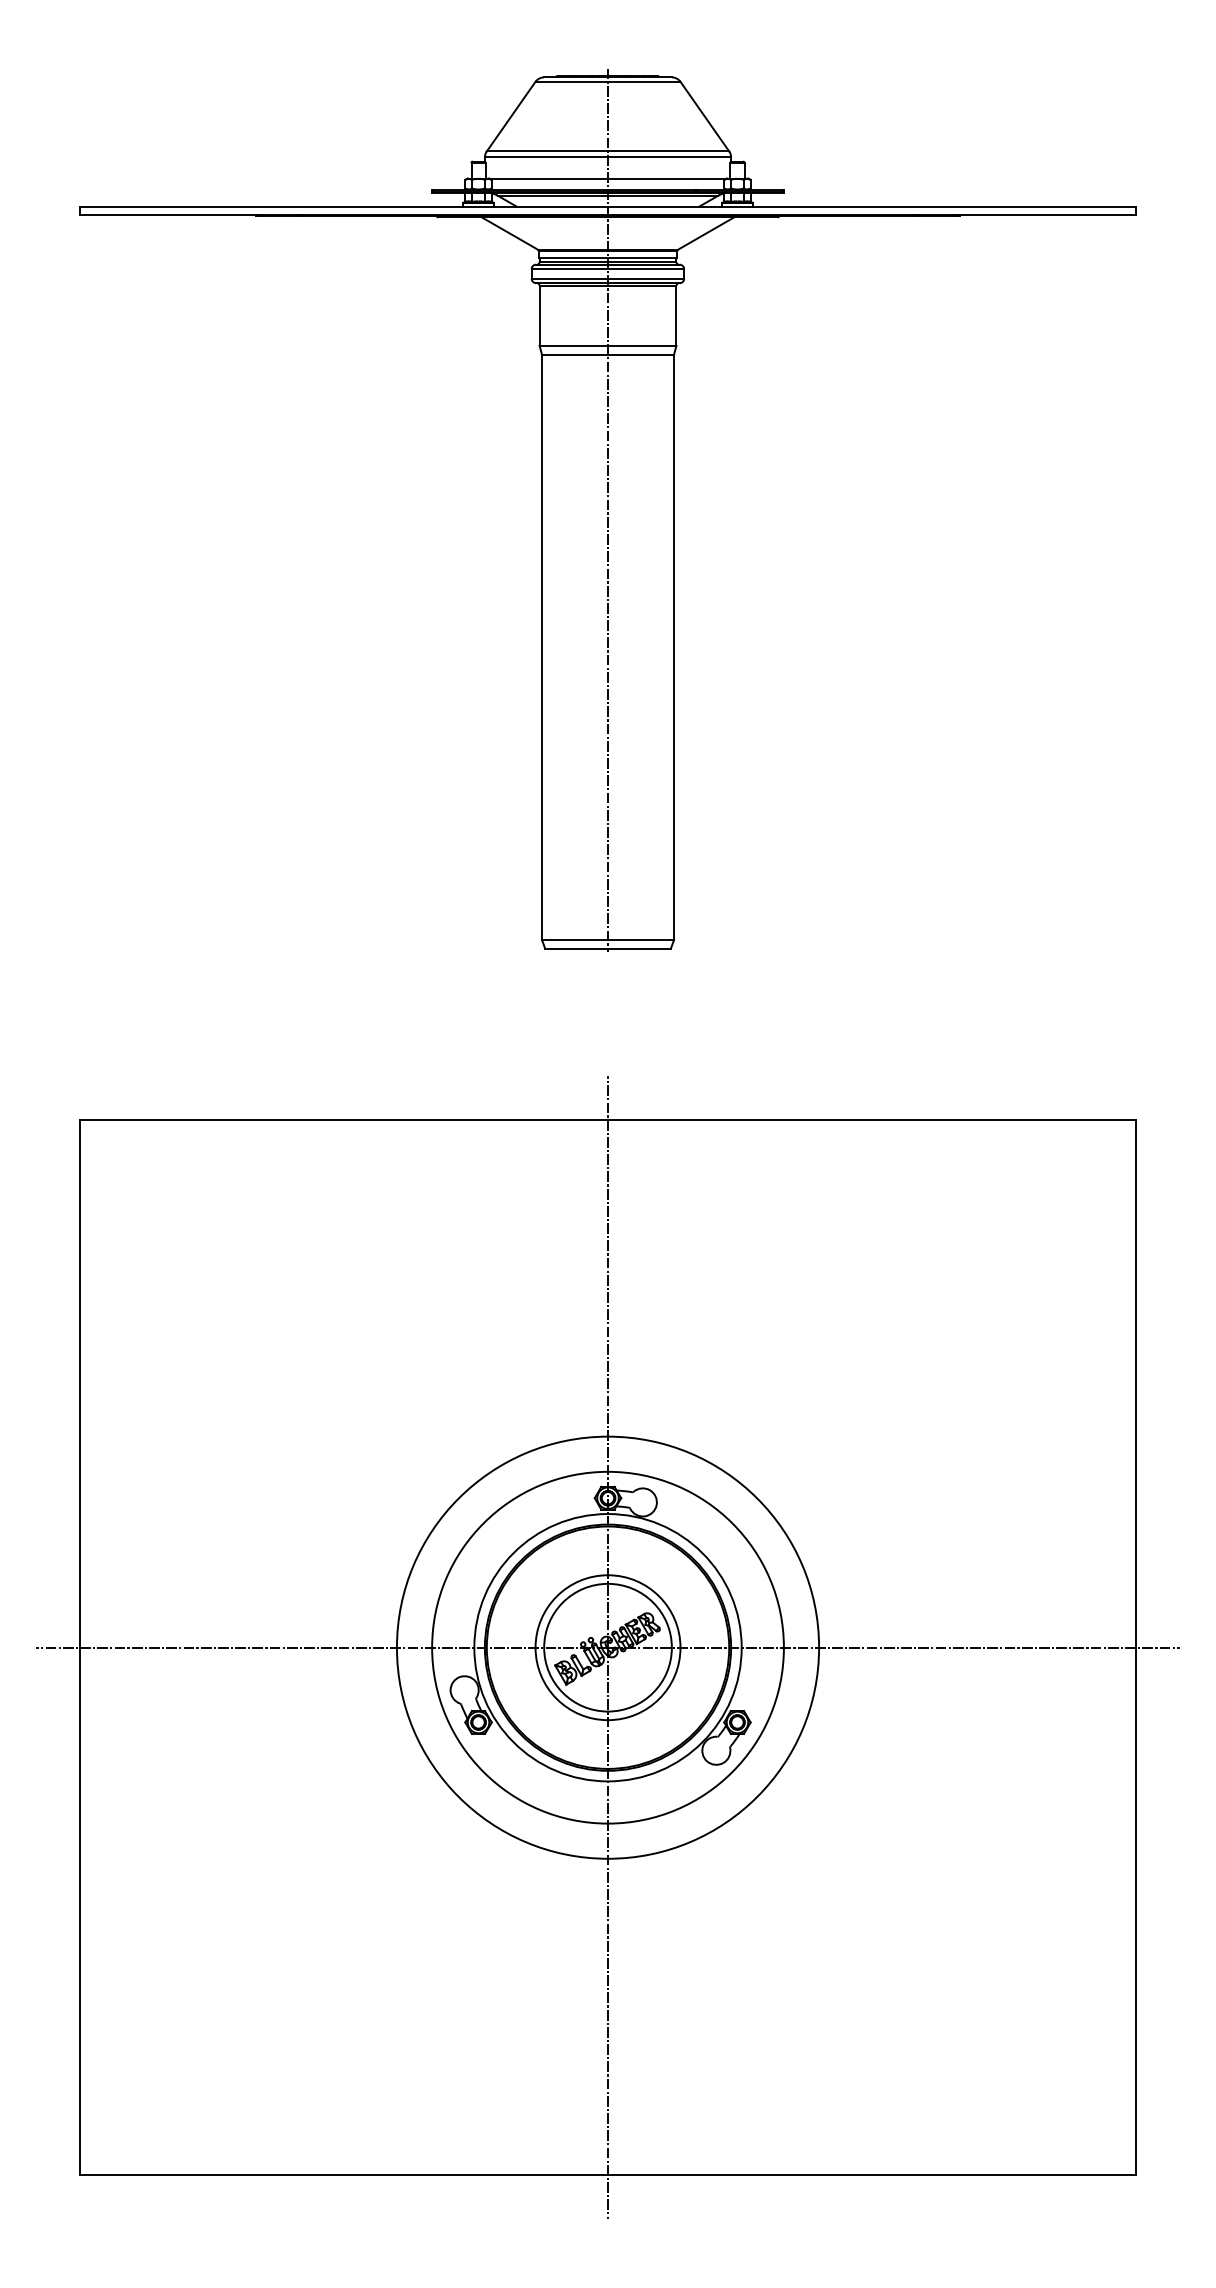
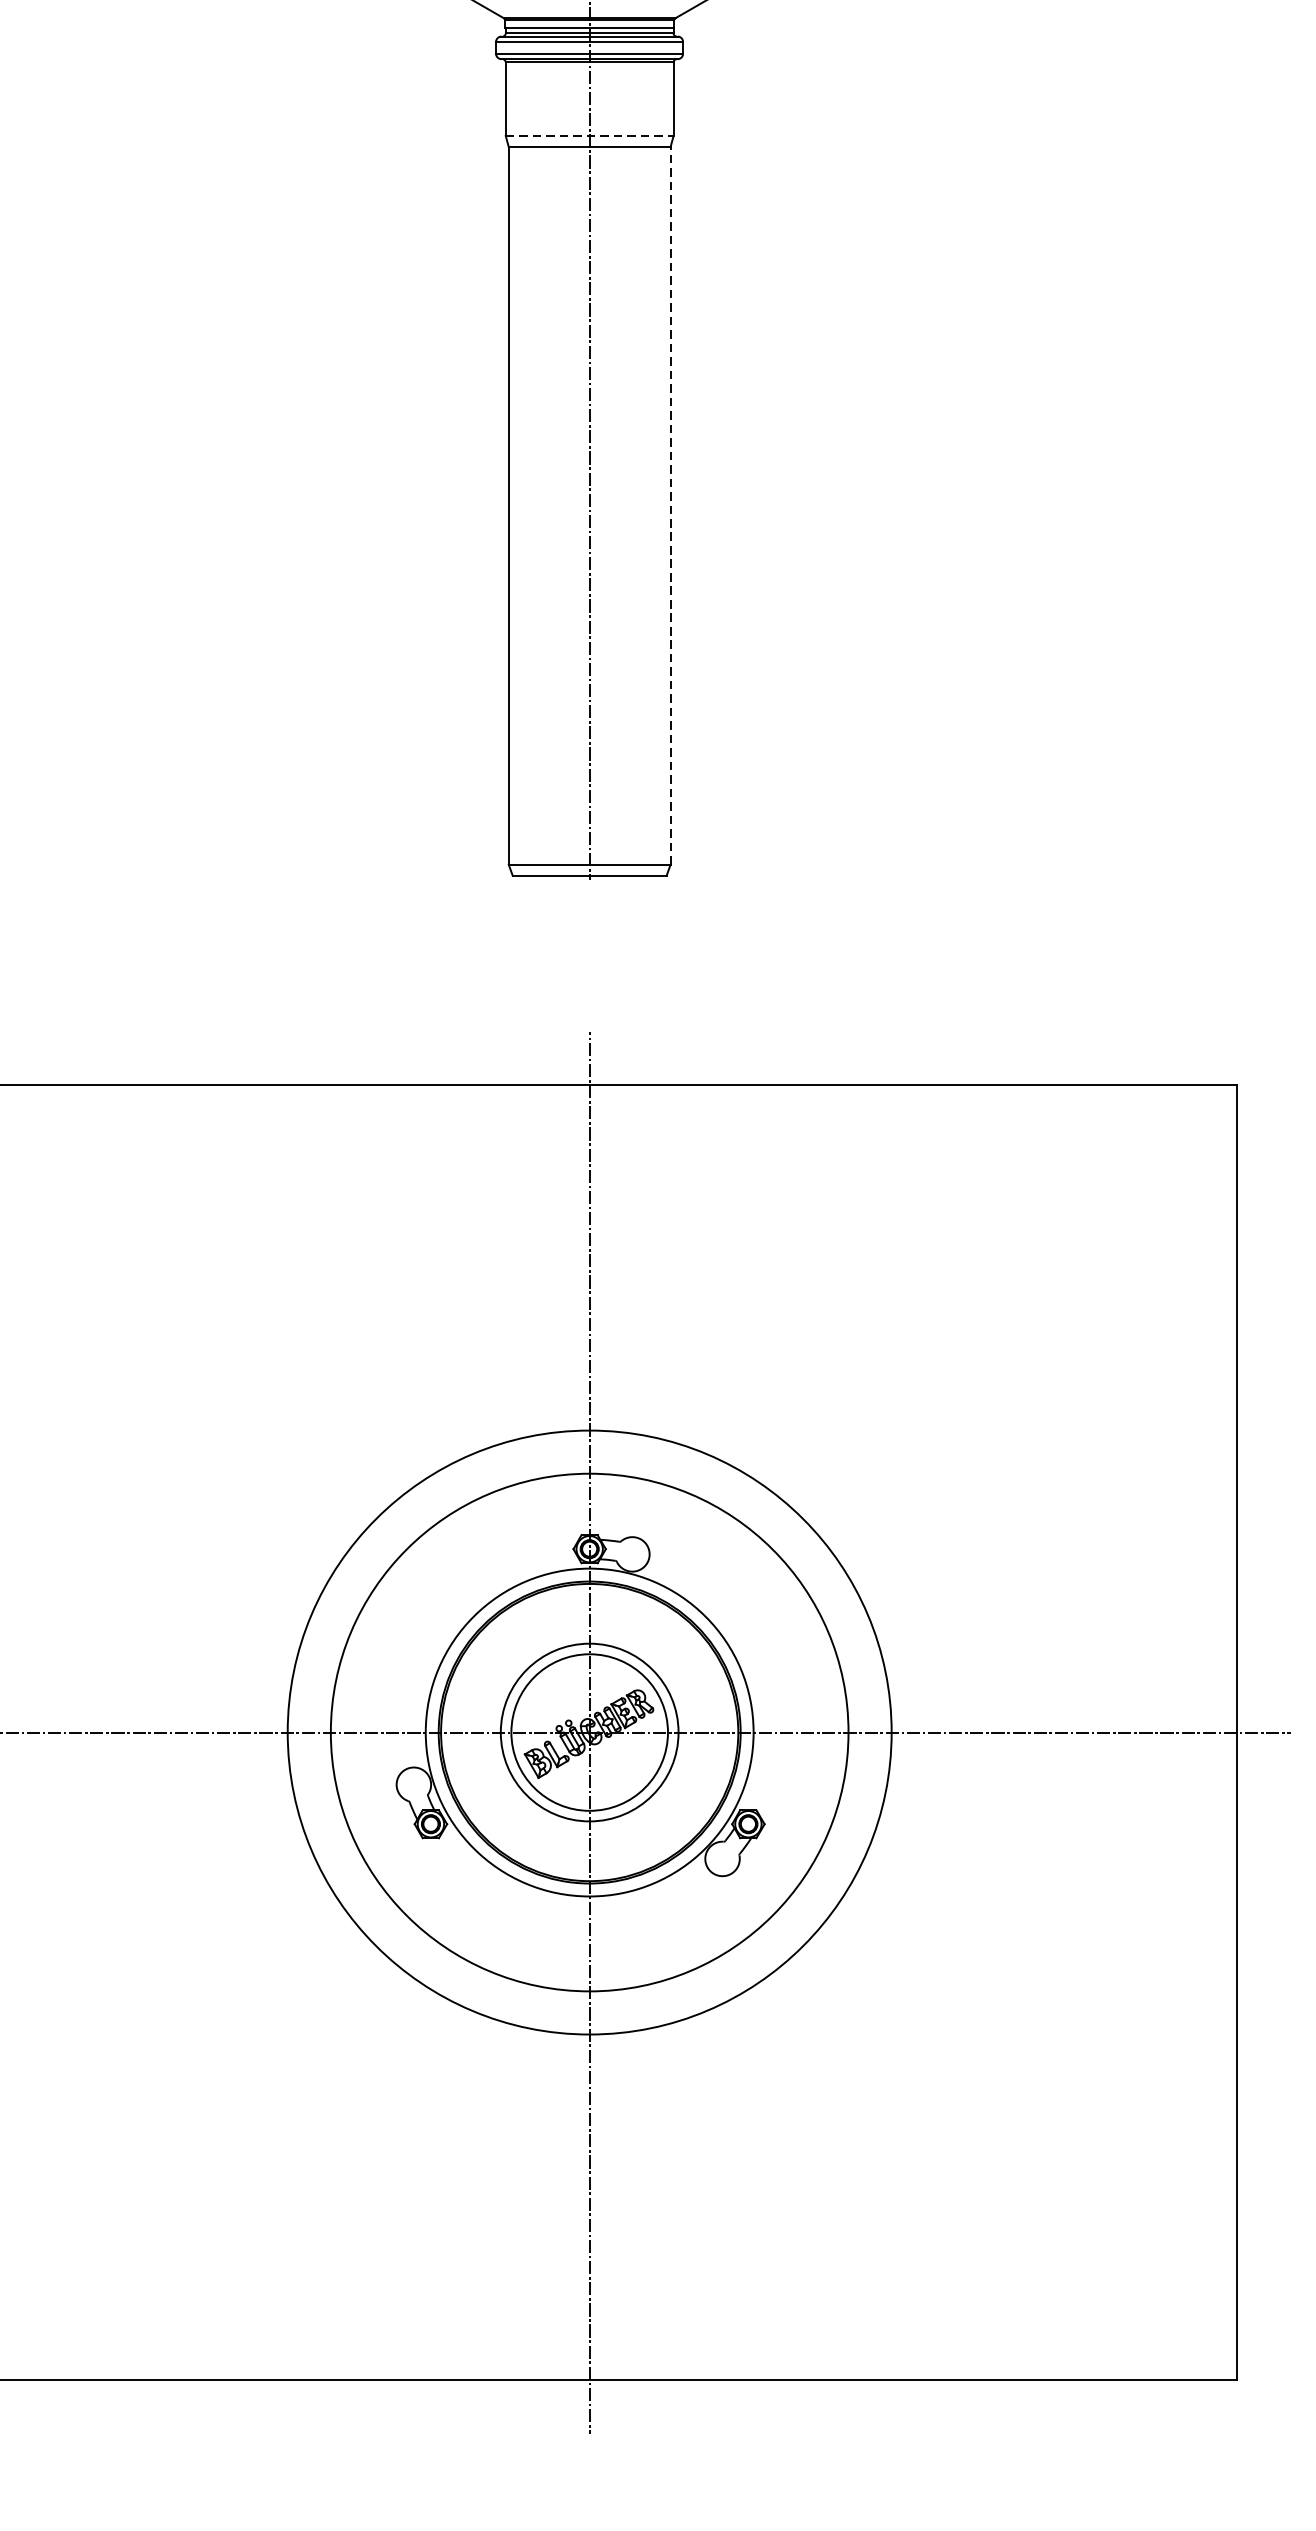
line: (608, 345) -> (590, 135), solid -> dashed
line: (673, 647) -> (669, 505), solid -> dashed
circle: (607, 1647) -> (589, 1732), size x1.4

